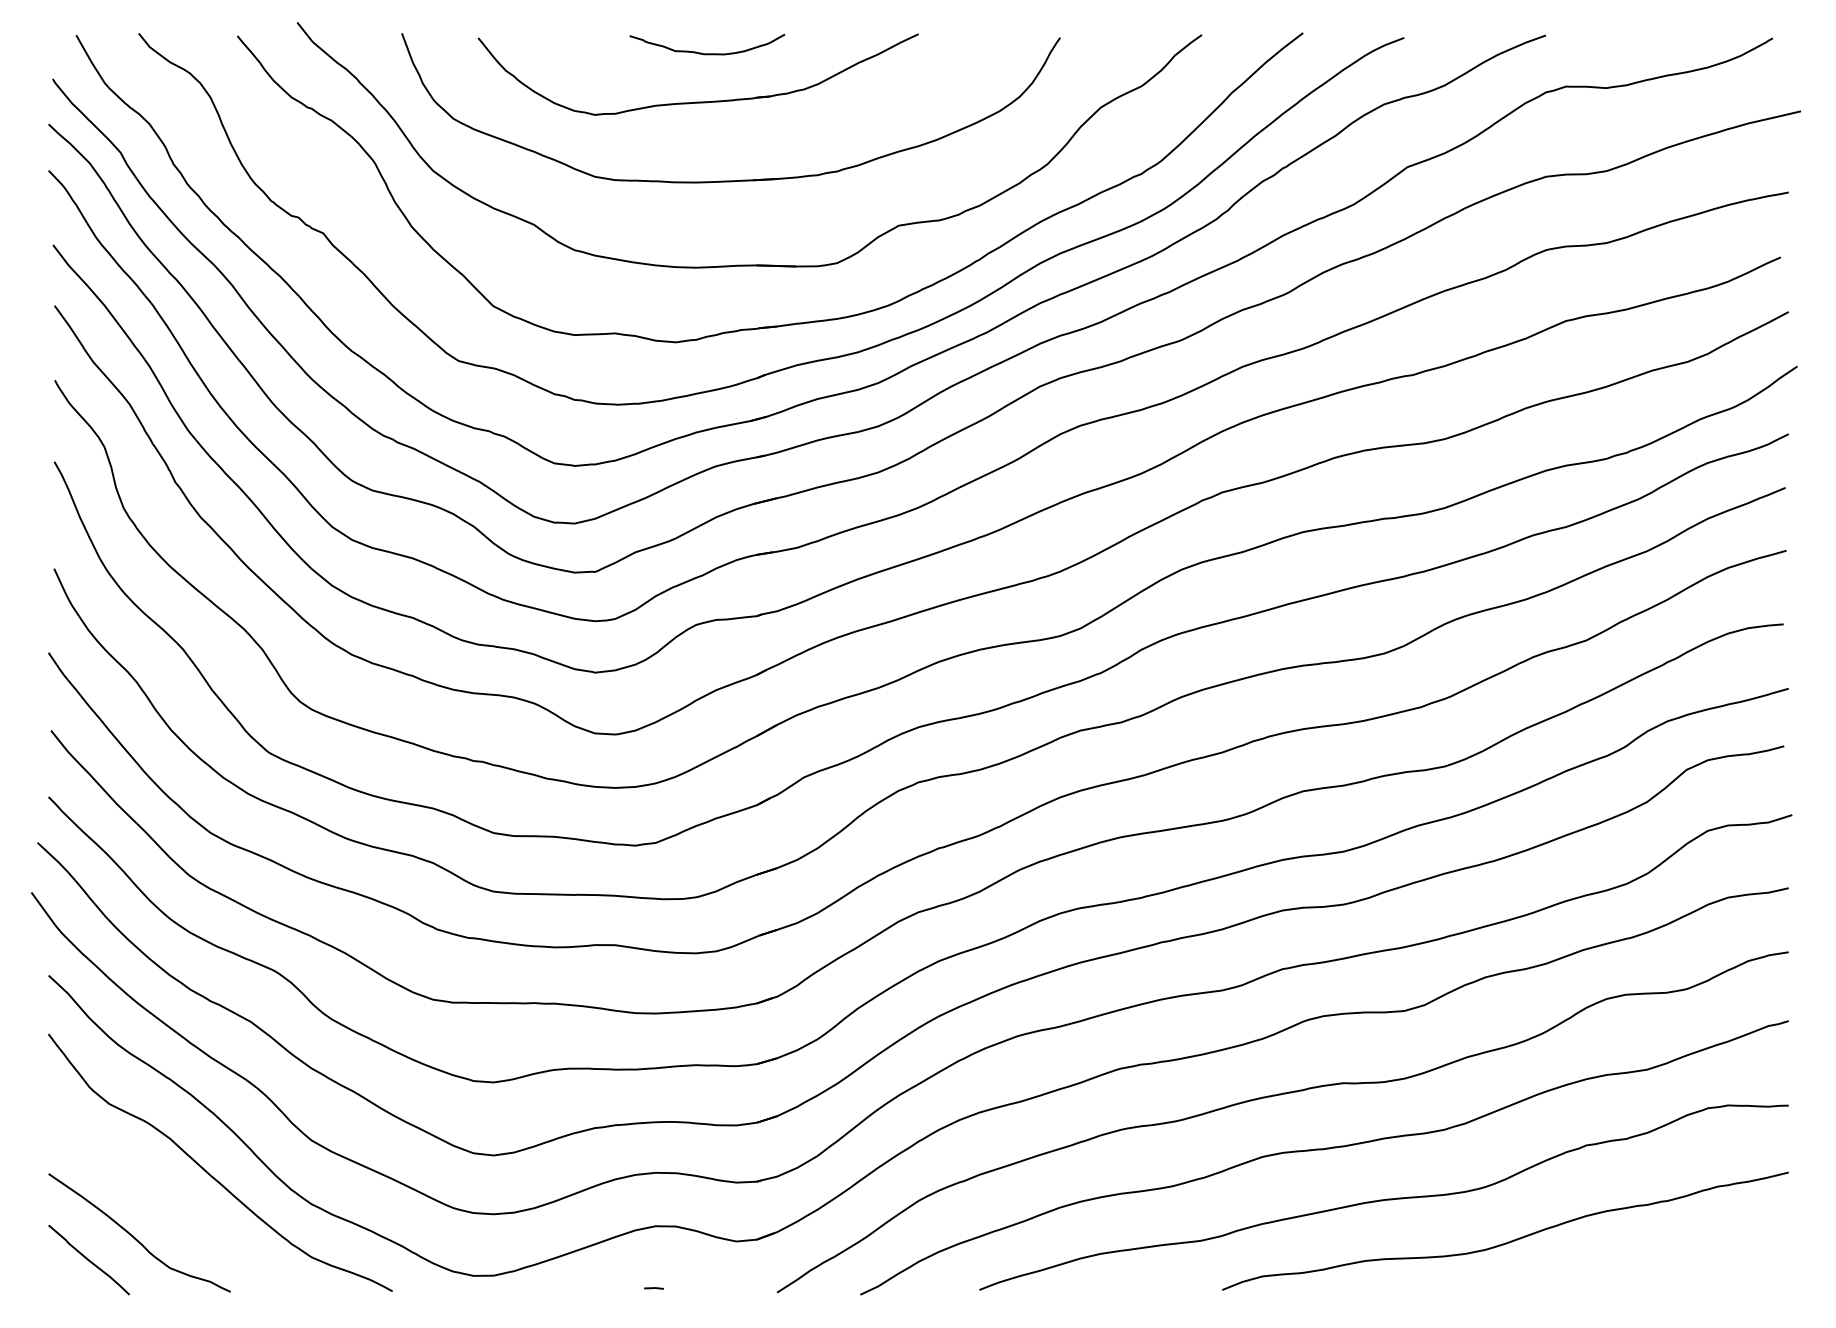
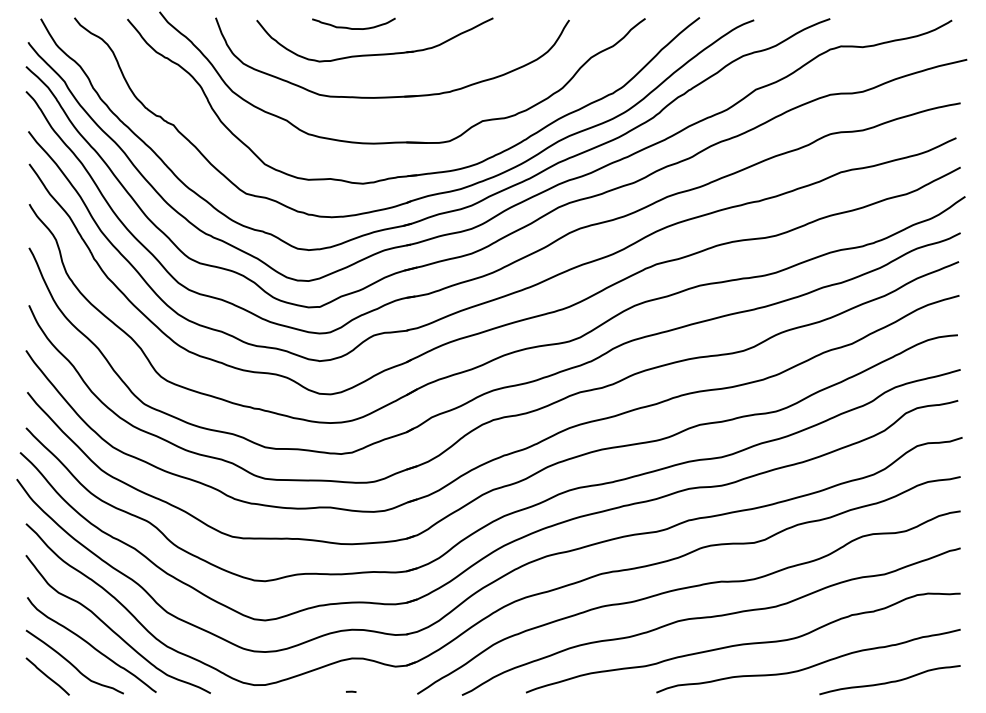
curve: (701, 51) -> (350, 27), moved
curve: (170, 1200) -> (91, 644), added
curve: (1656, 1269) -> (889, 681), added

